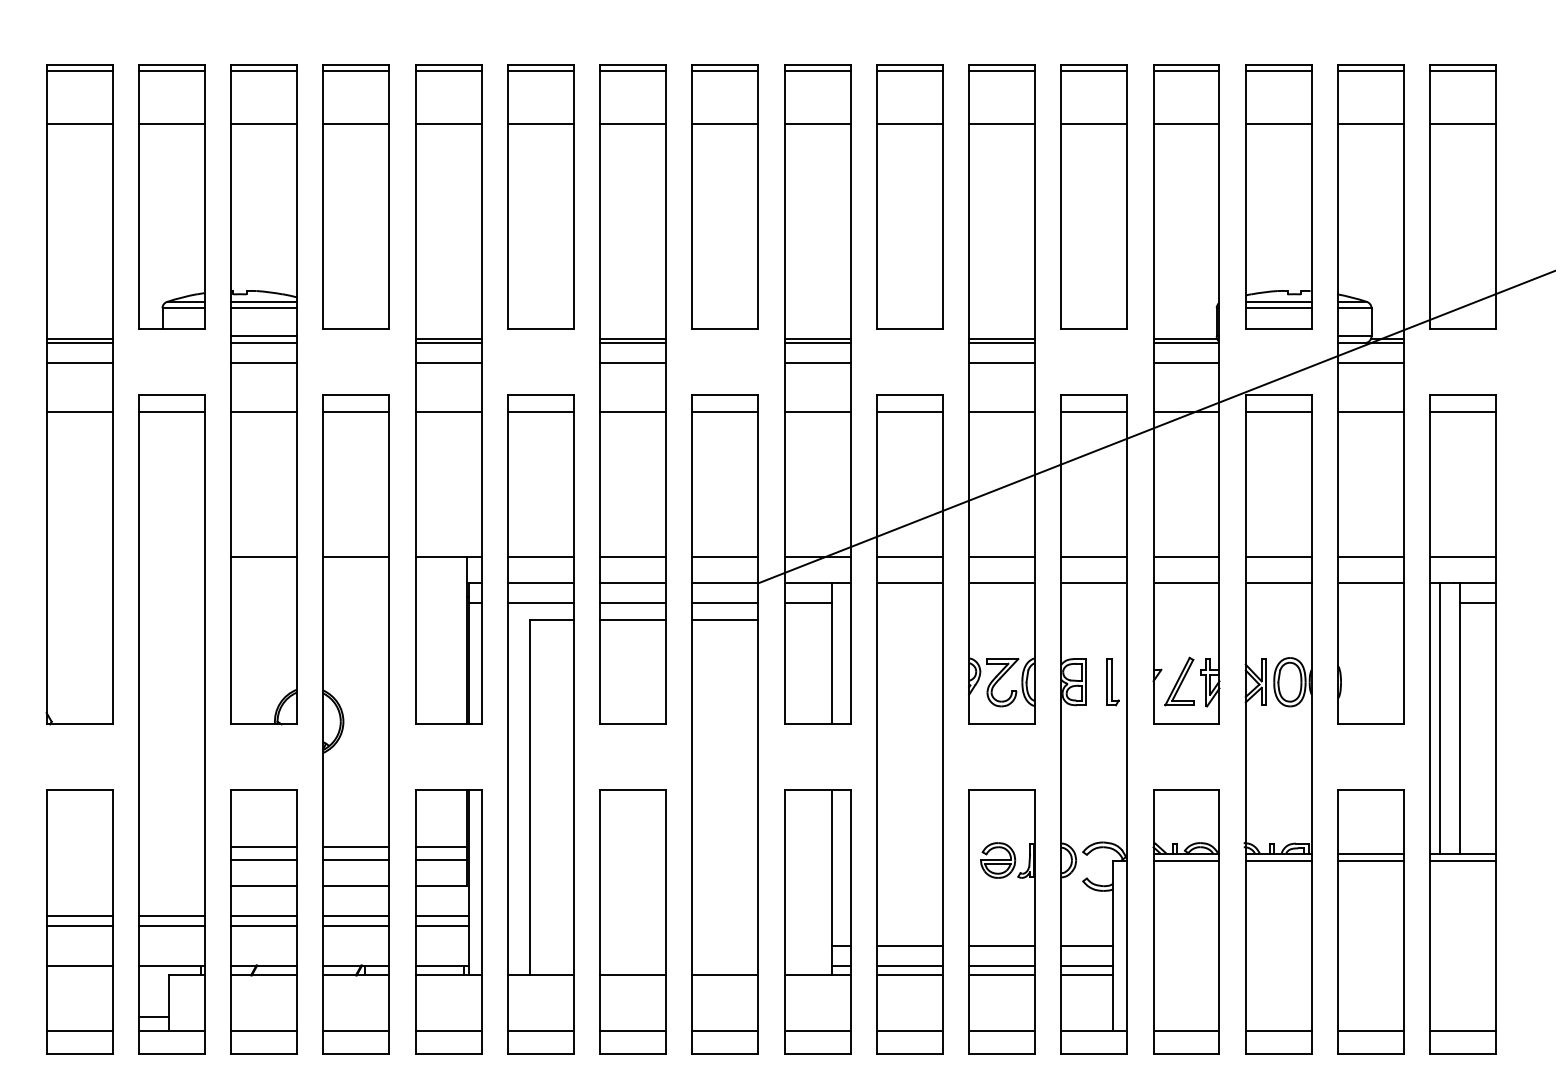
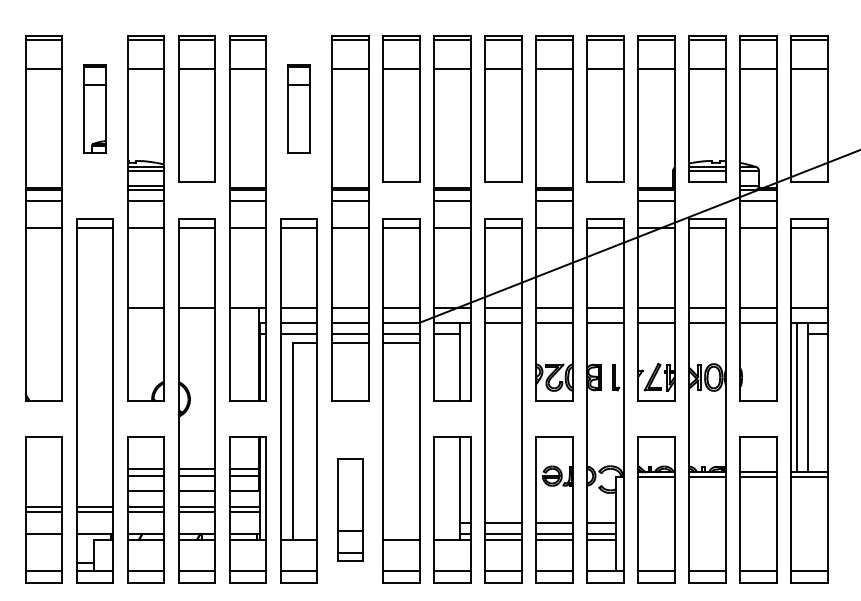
part: (170, 196) -> (94, 108), size x0.6
part: (539, 196) -> (298, 108), size x0.6
part: (633, 920) -> (350, 509), size x0.7

